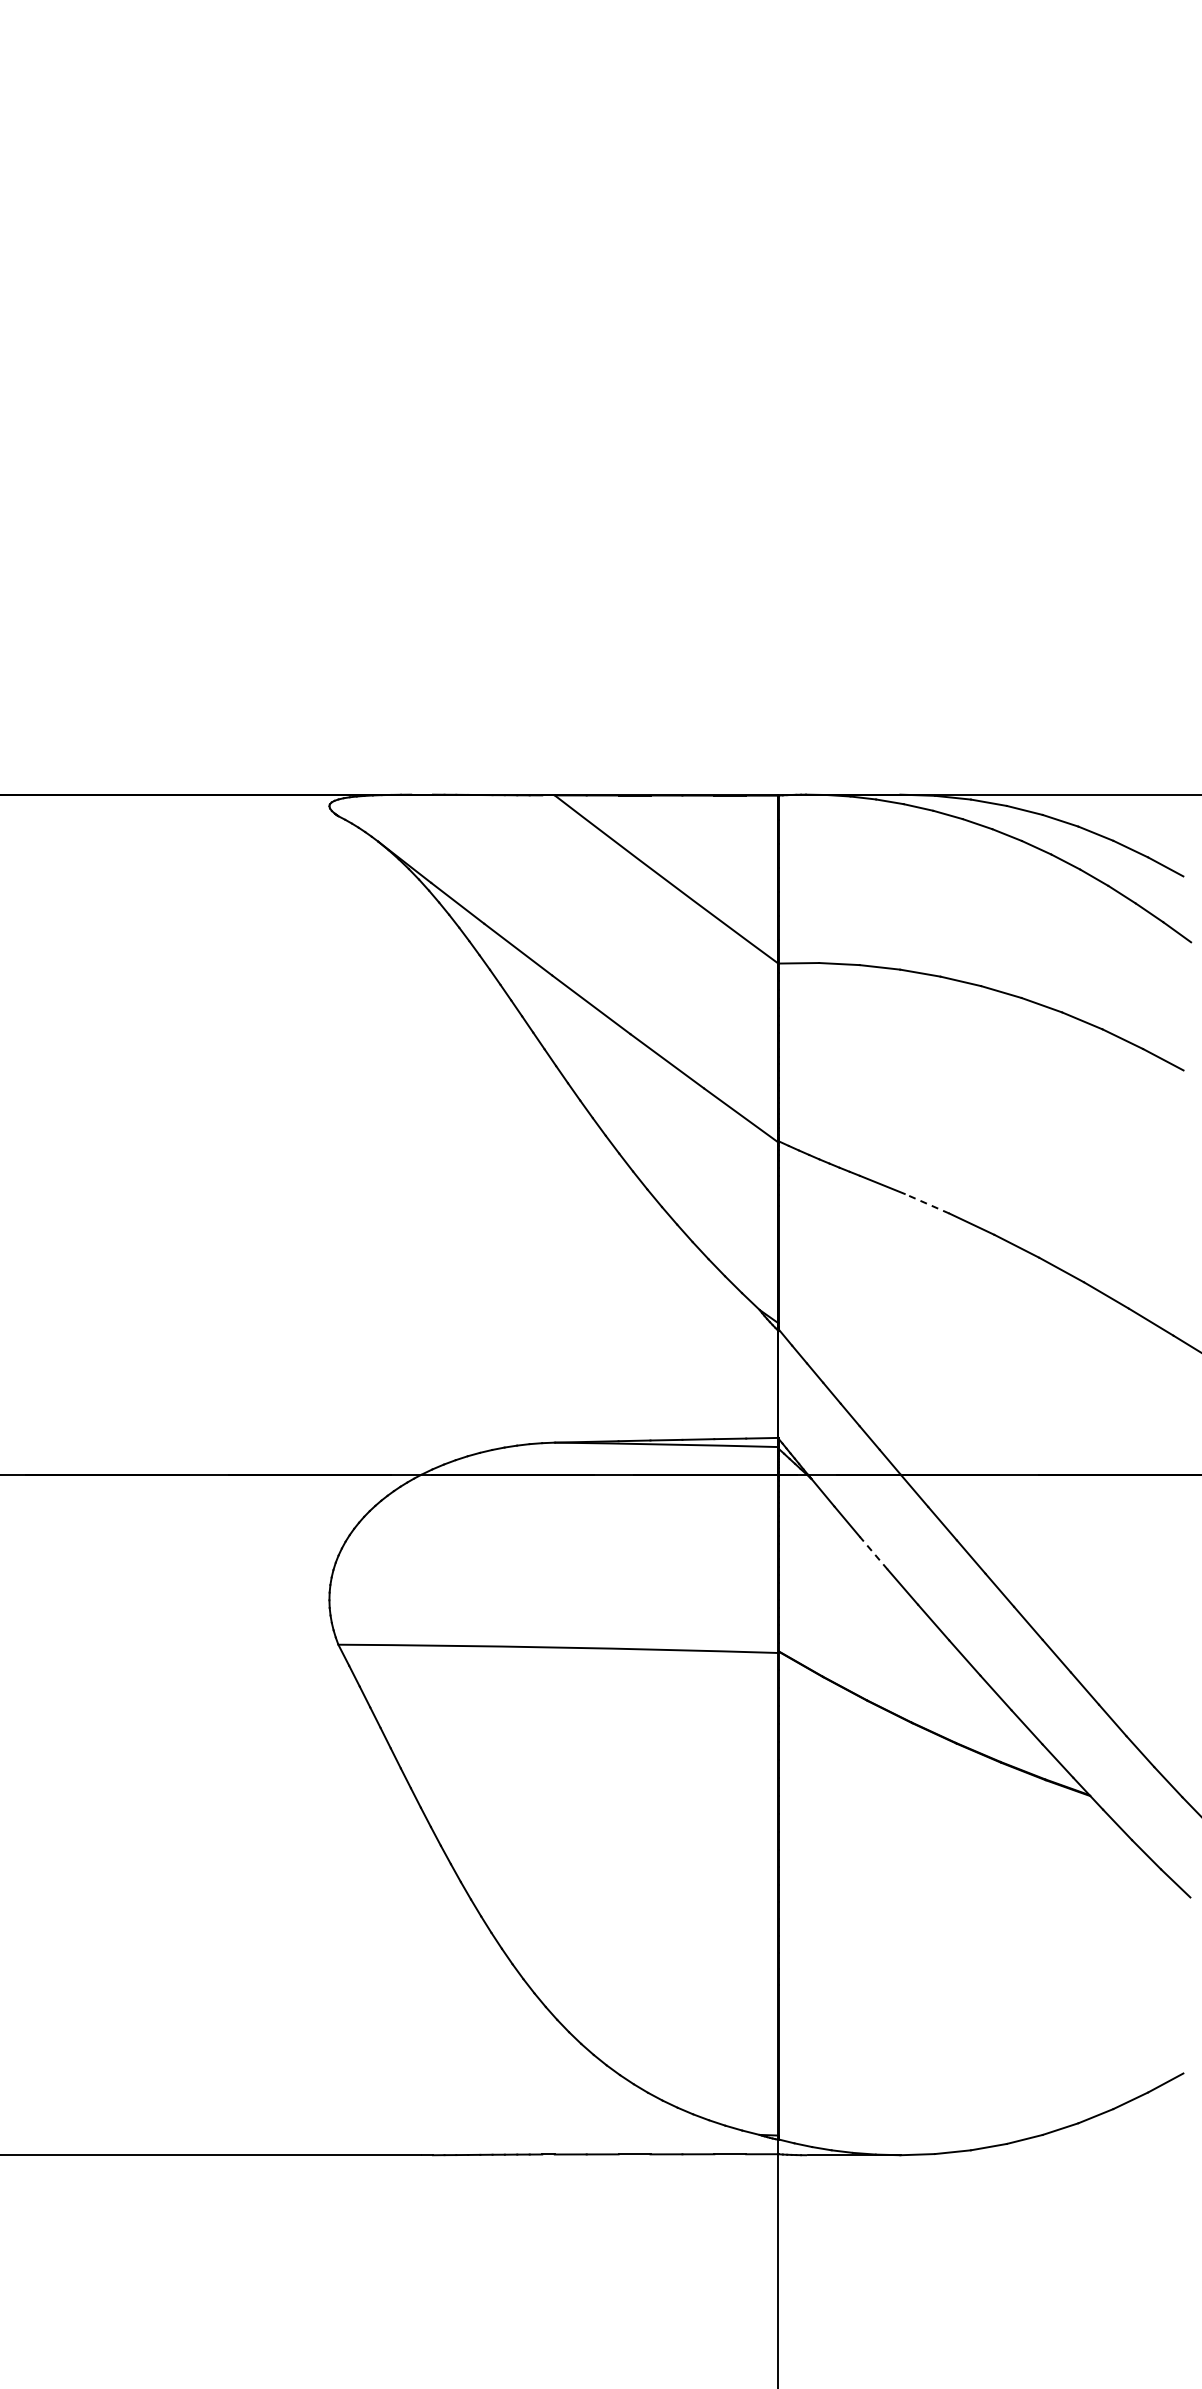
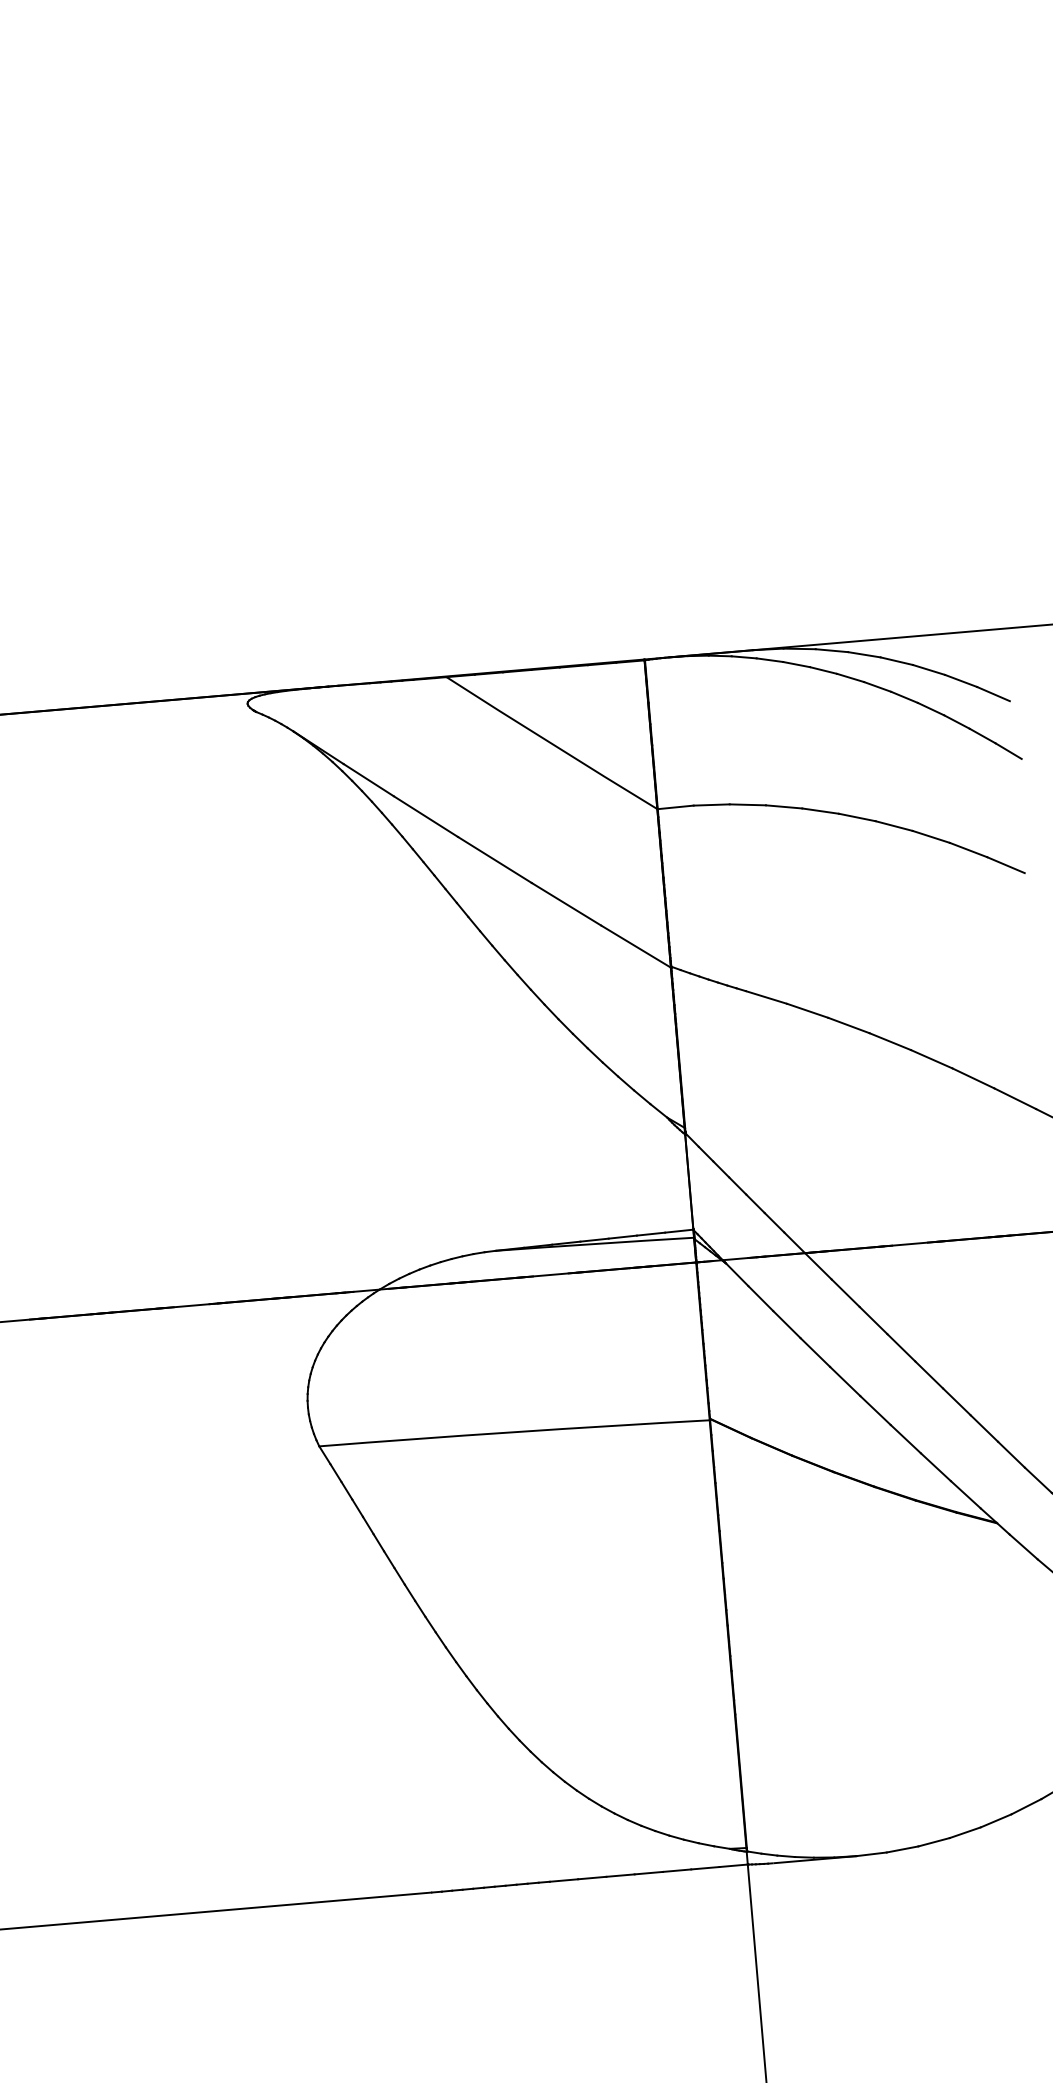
line: (926, 1203) -> (807, 1010), dashed -> solid
line: (873, 1553) -> (786, 1324), dashed -> solid

